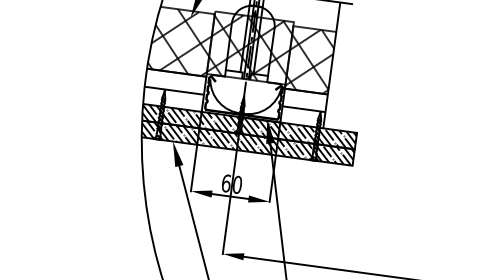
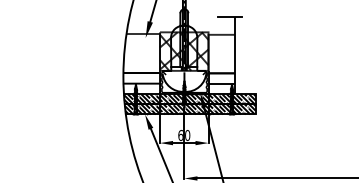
hatch: (180, 41) -> (141, 53), removed
hatch: (310, 59) -> (221, 53), removed

